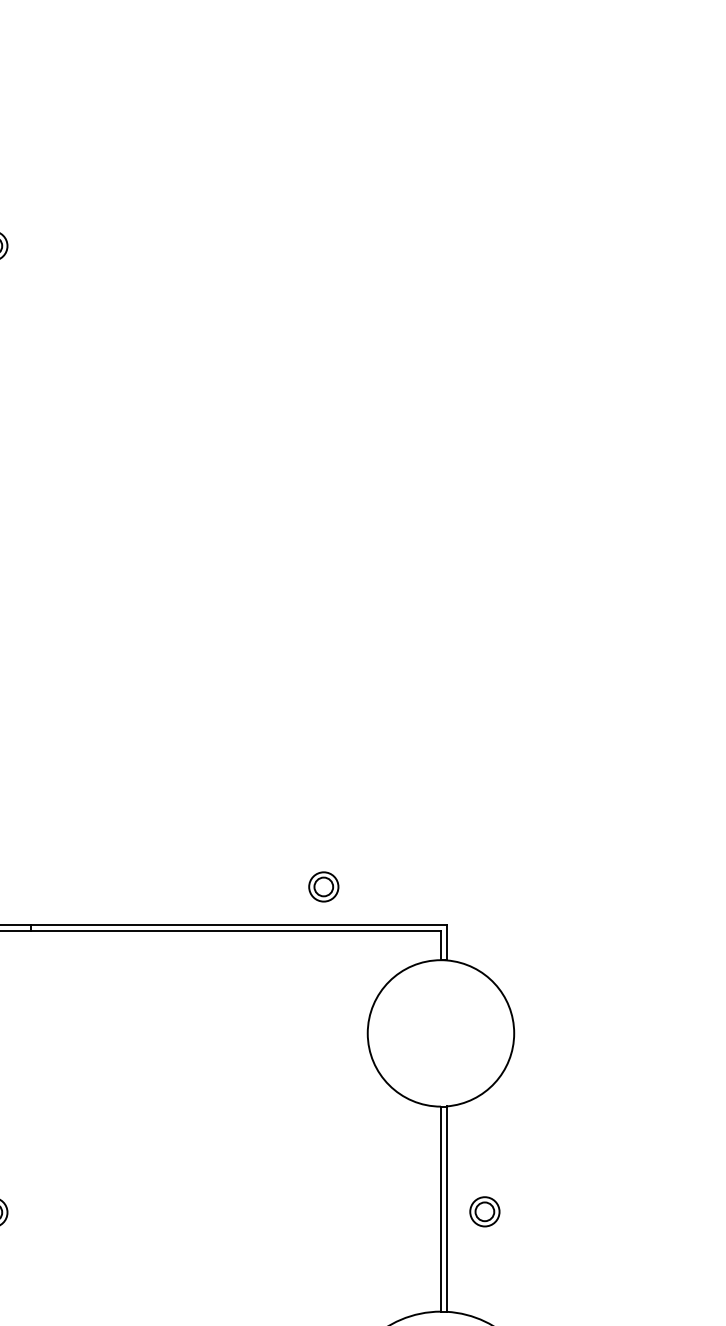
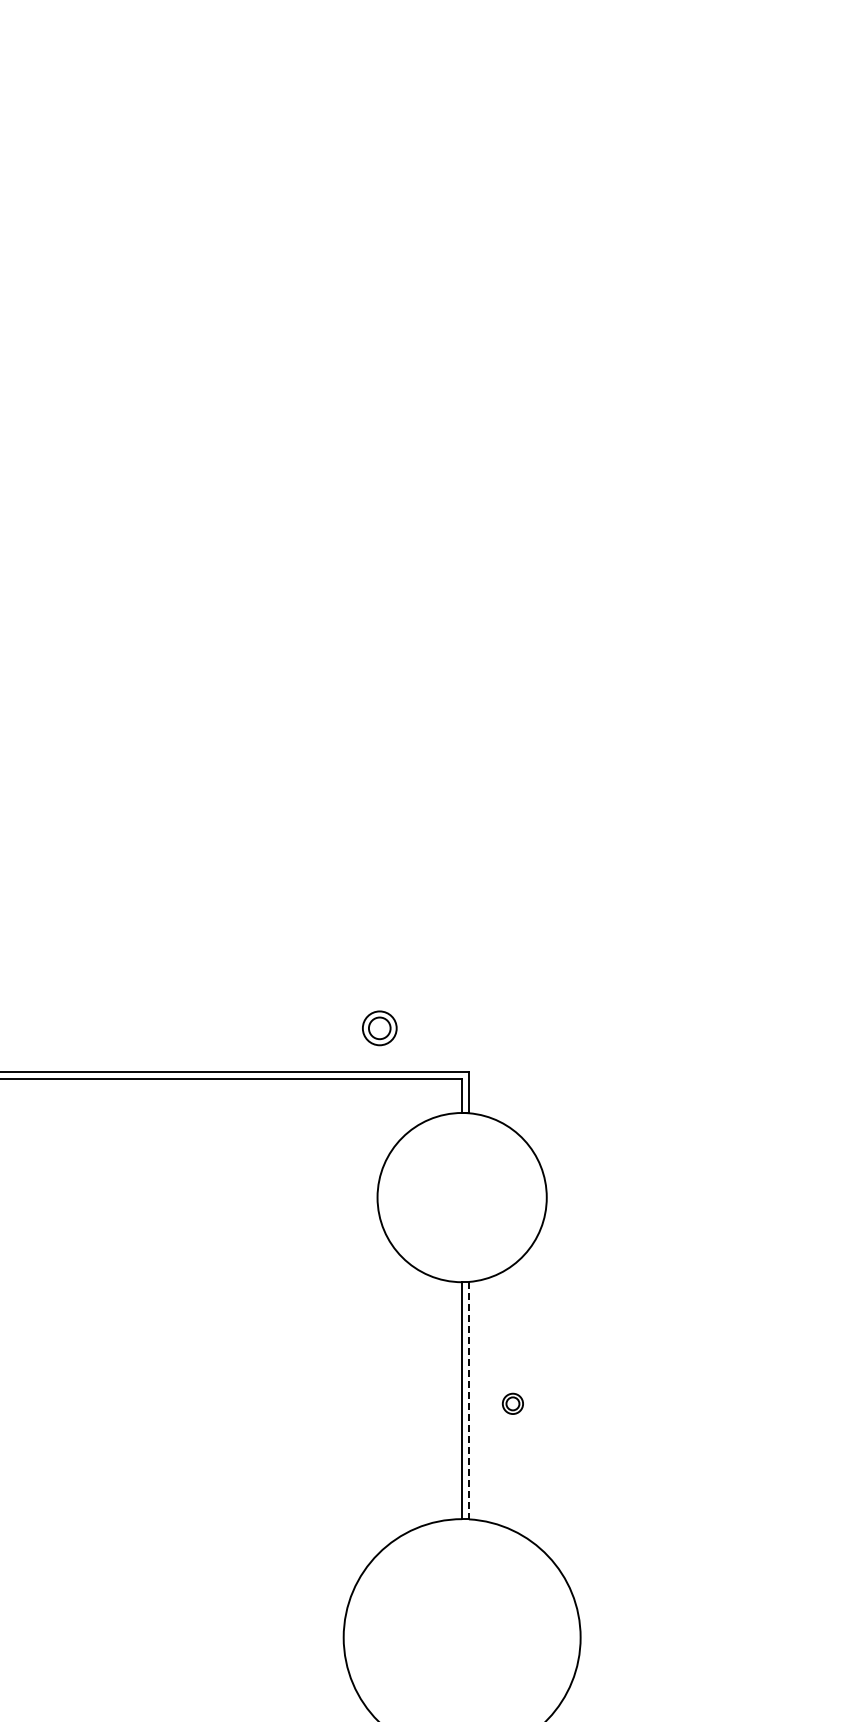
part: (323, 887) -> (379, 1028), moved
line: (446, 1208) -> (468, 1400), solid -> dashed
part: (484, 1211) -> (512, 1403), size x0.6

